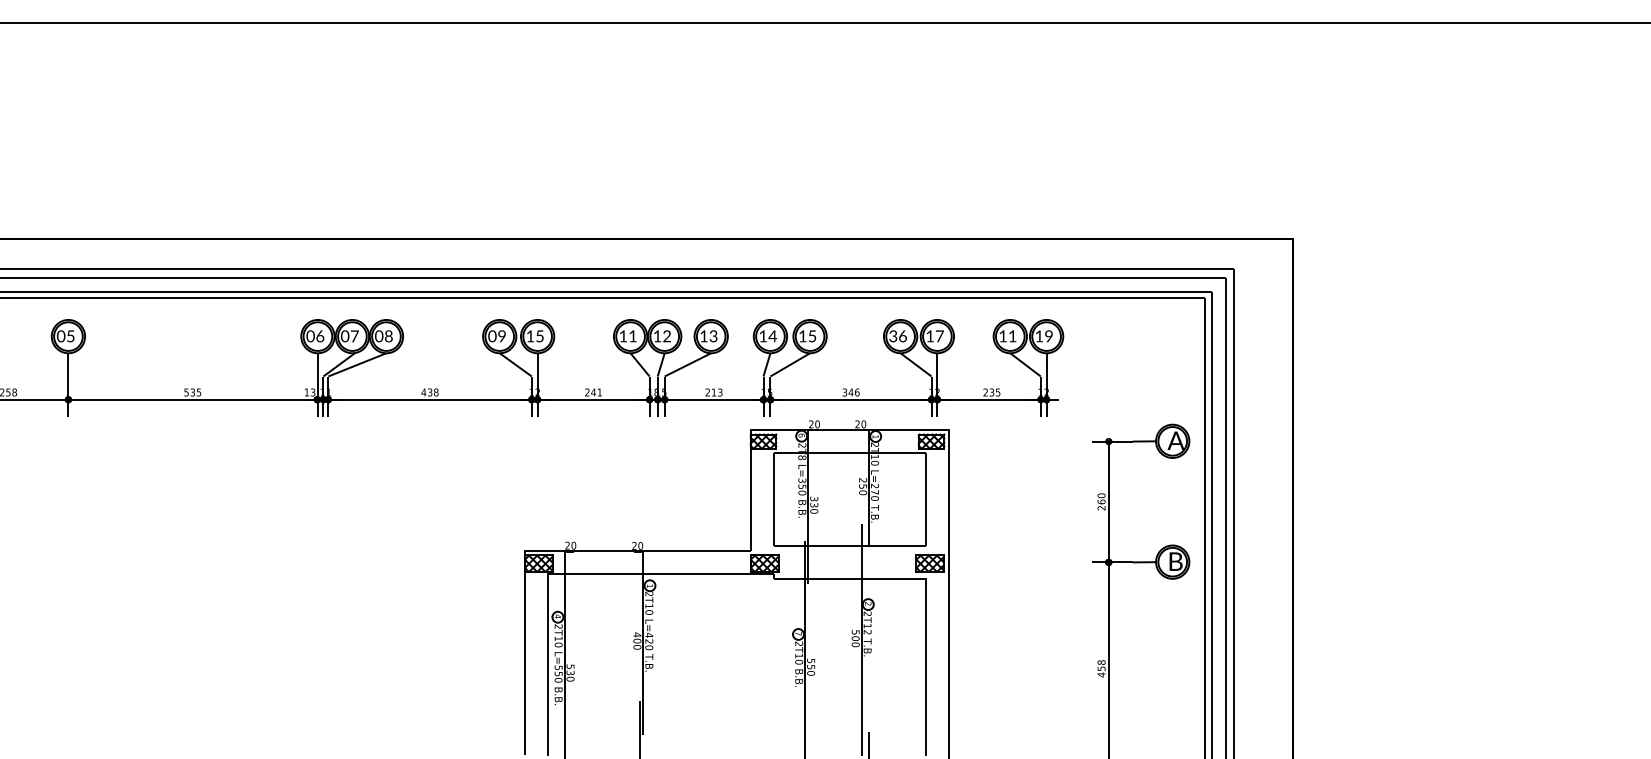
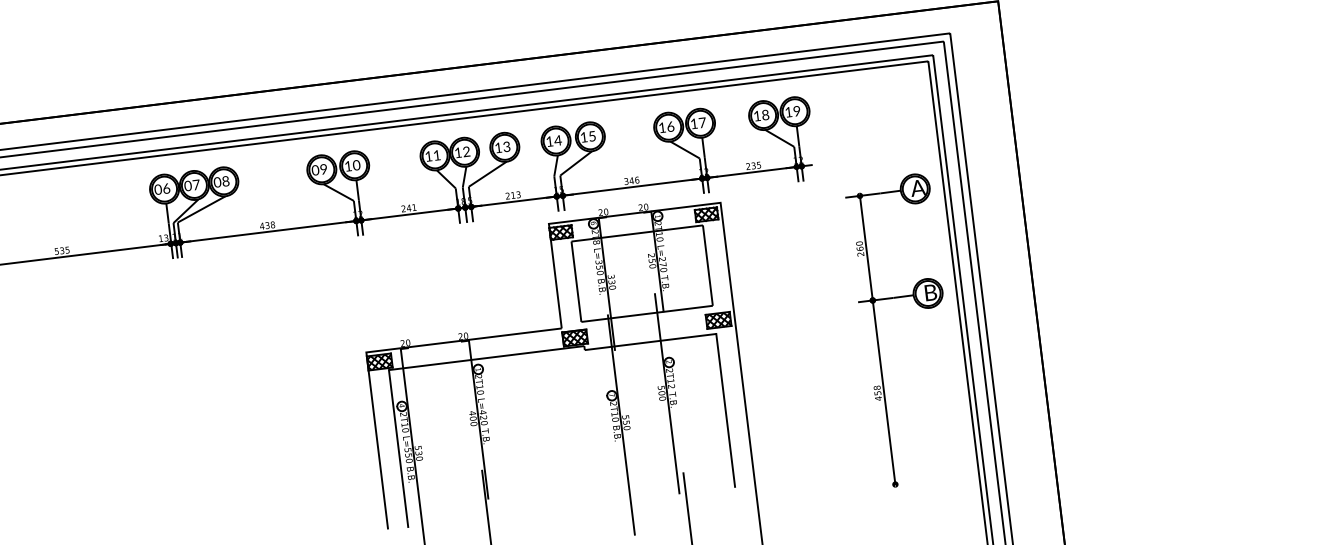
text: (539, 336) -> (356, 165), 15 -> 10
text: (893, 336) -> (662, 127), 36 -> 16
text: (1012, 336) -> (765, 115), 11 -> 18

